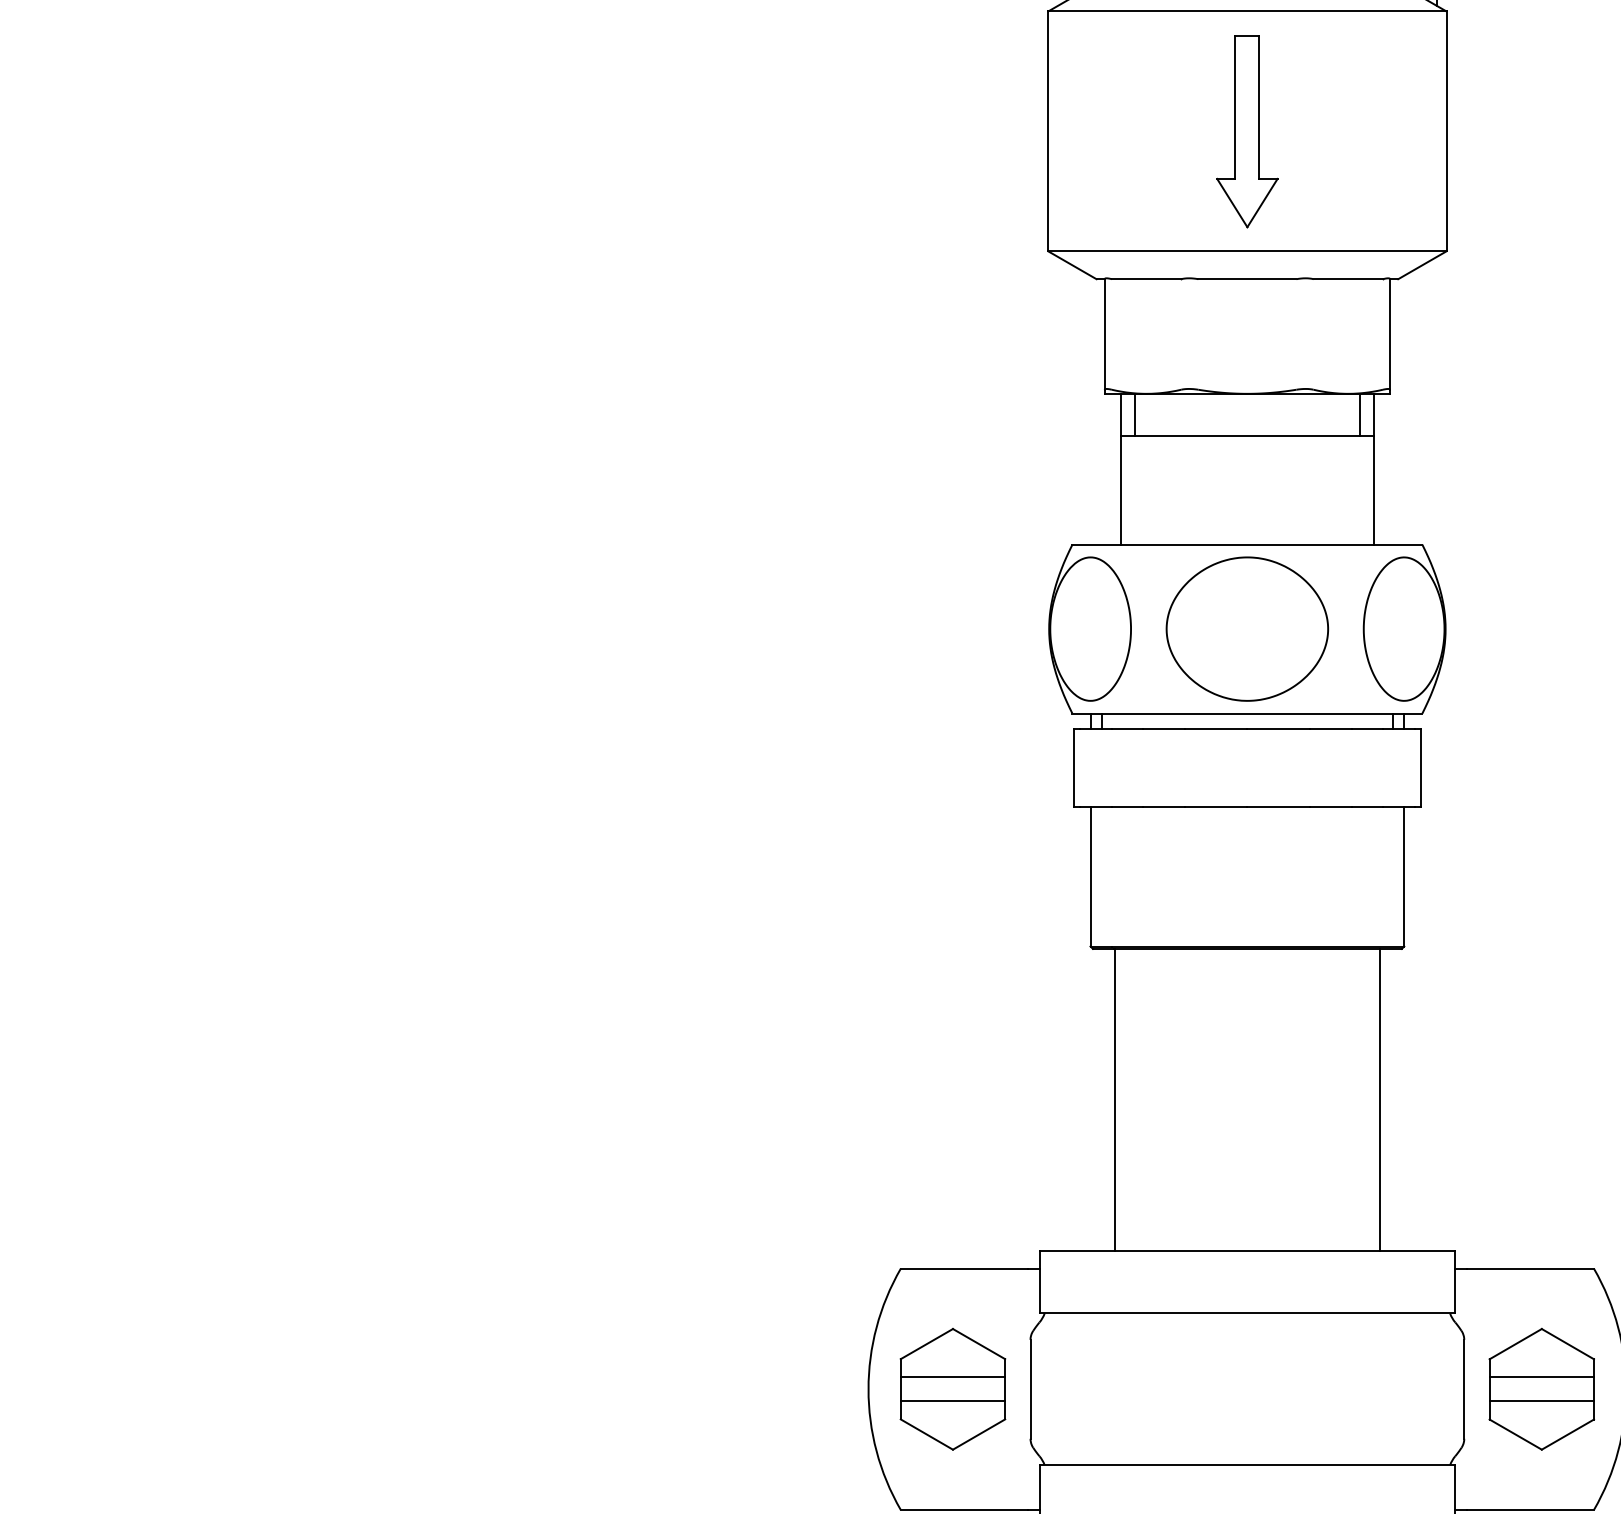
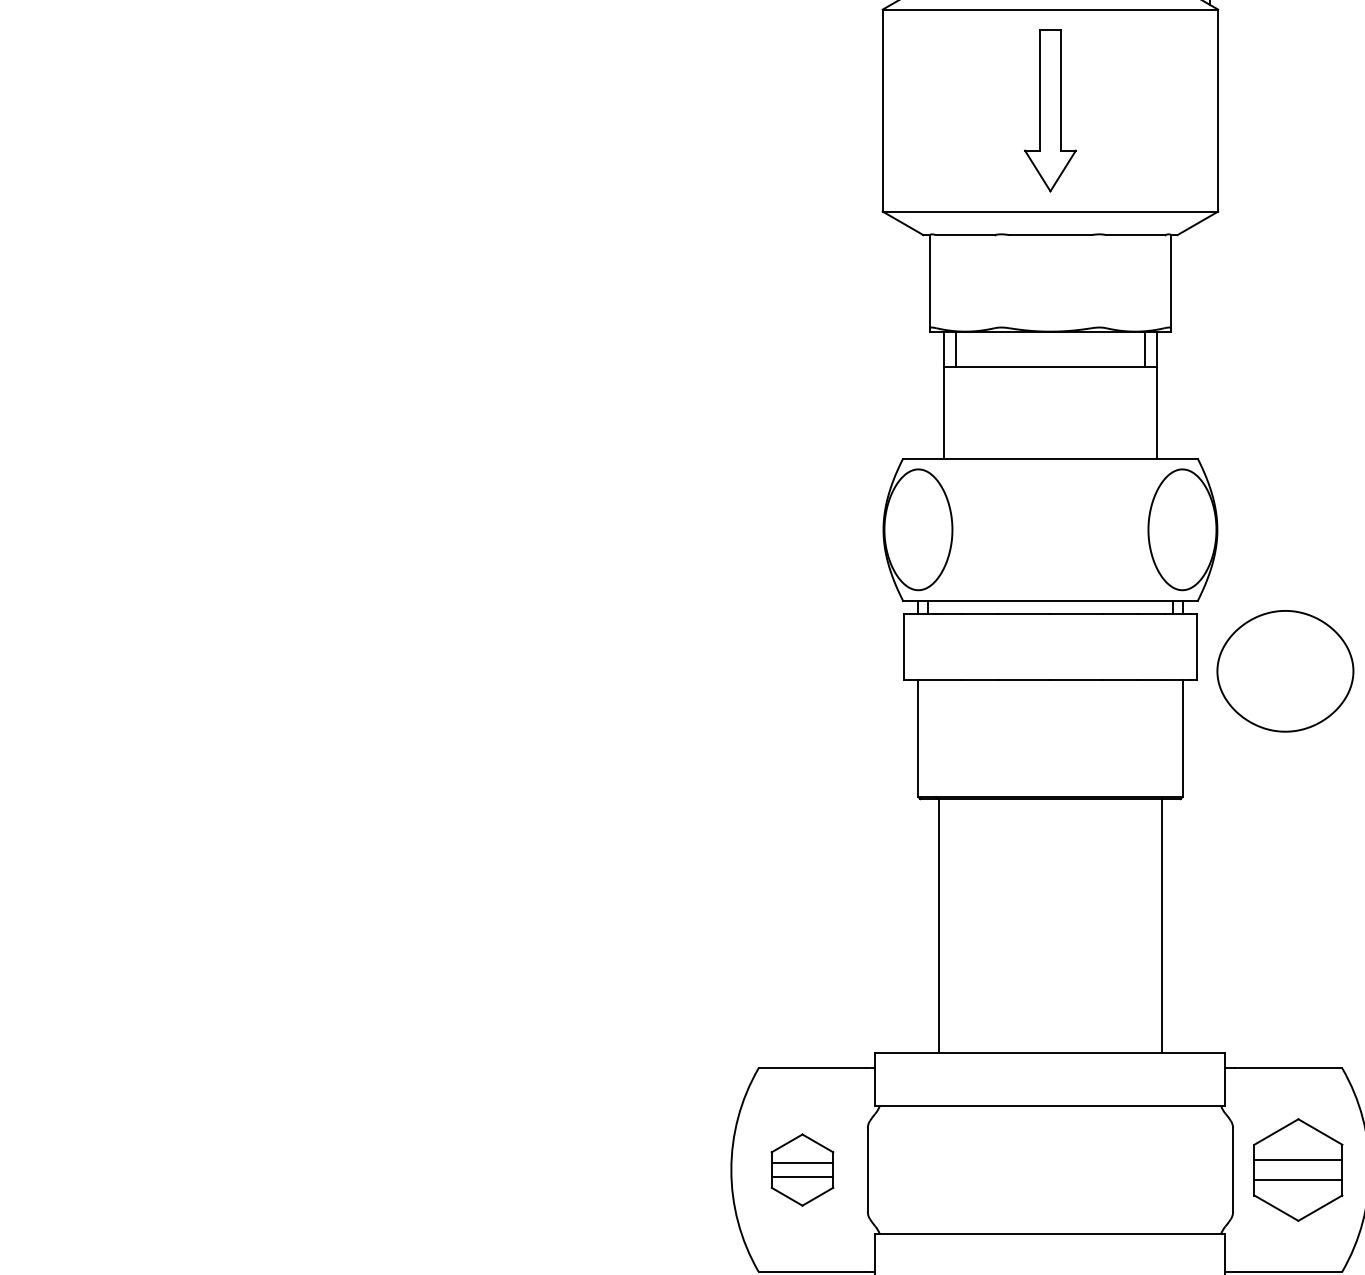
part: (1246, 628) -> (1284, 670), moved
part: (952, 1389) -> (802, 1170), size x0.7

